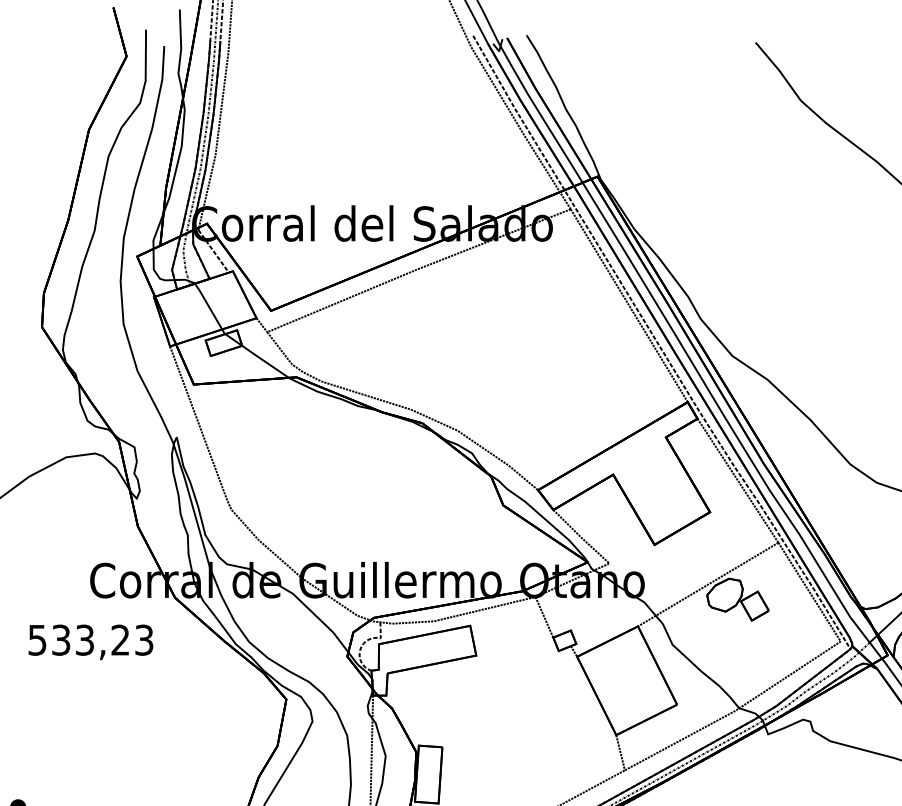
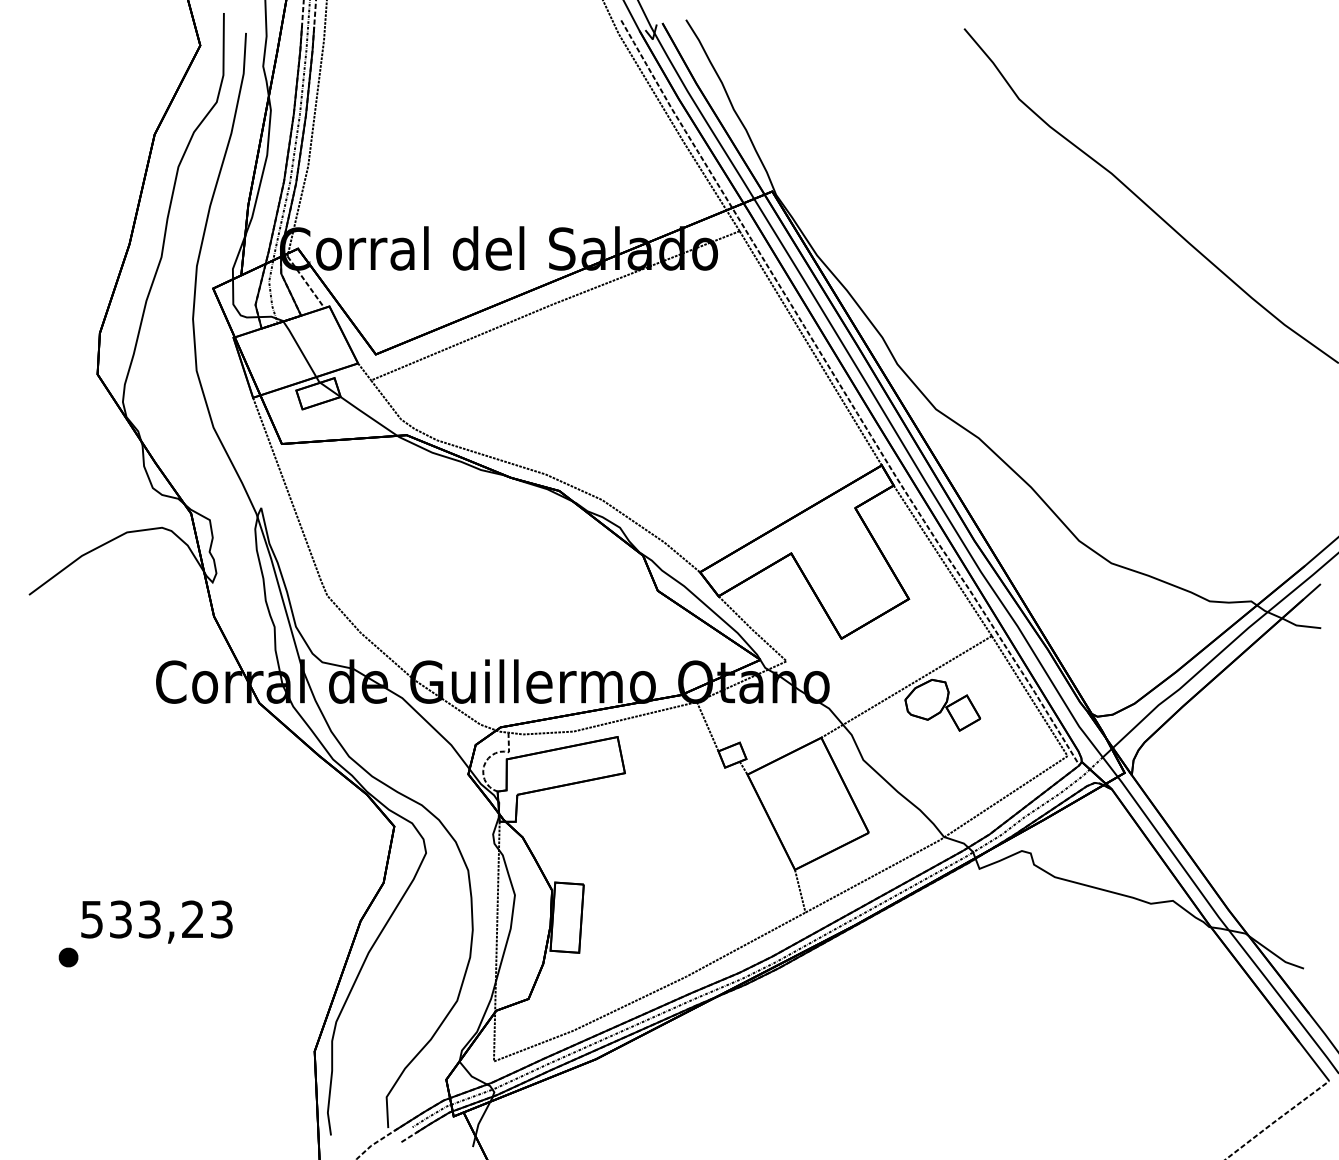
text: (90, 641) -> (156, 921), moved

